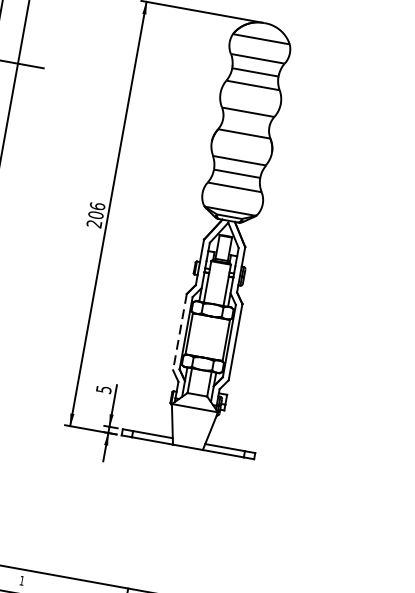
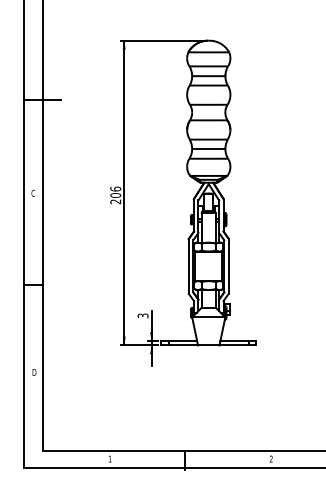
line: (179, 332) -> (188, 266), dashed -> solid
text: (103, 388) -> (142, 315), 5 -> 3

